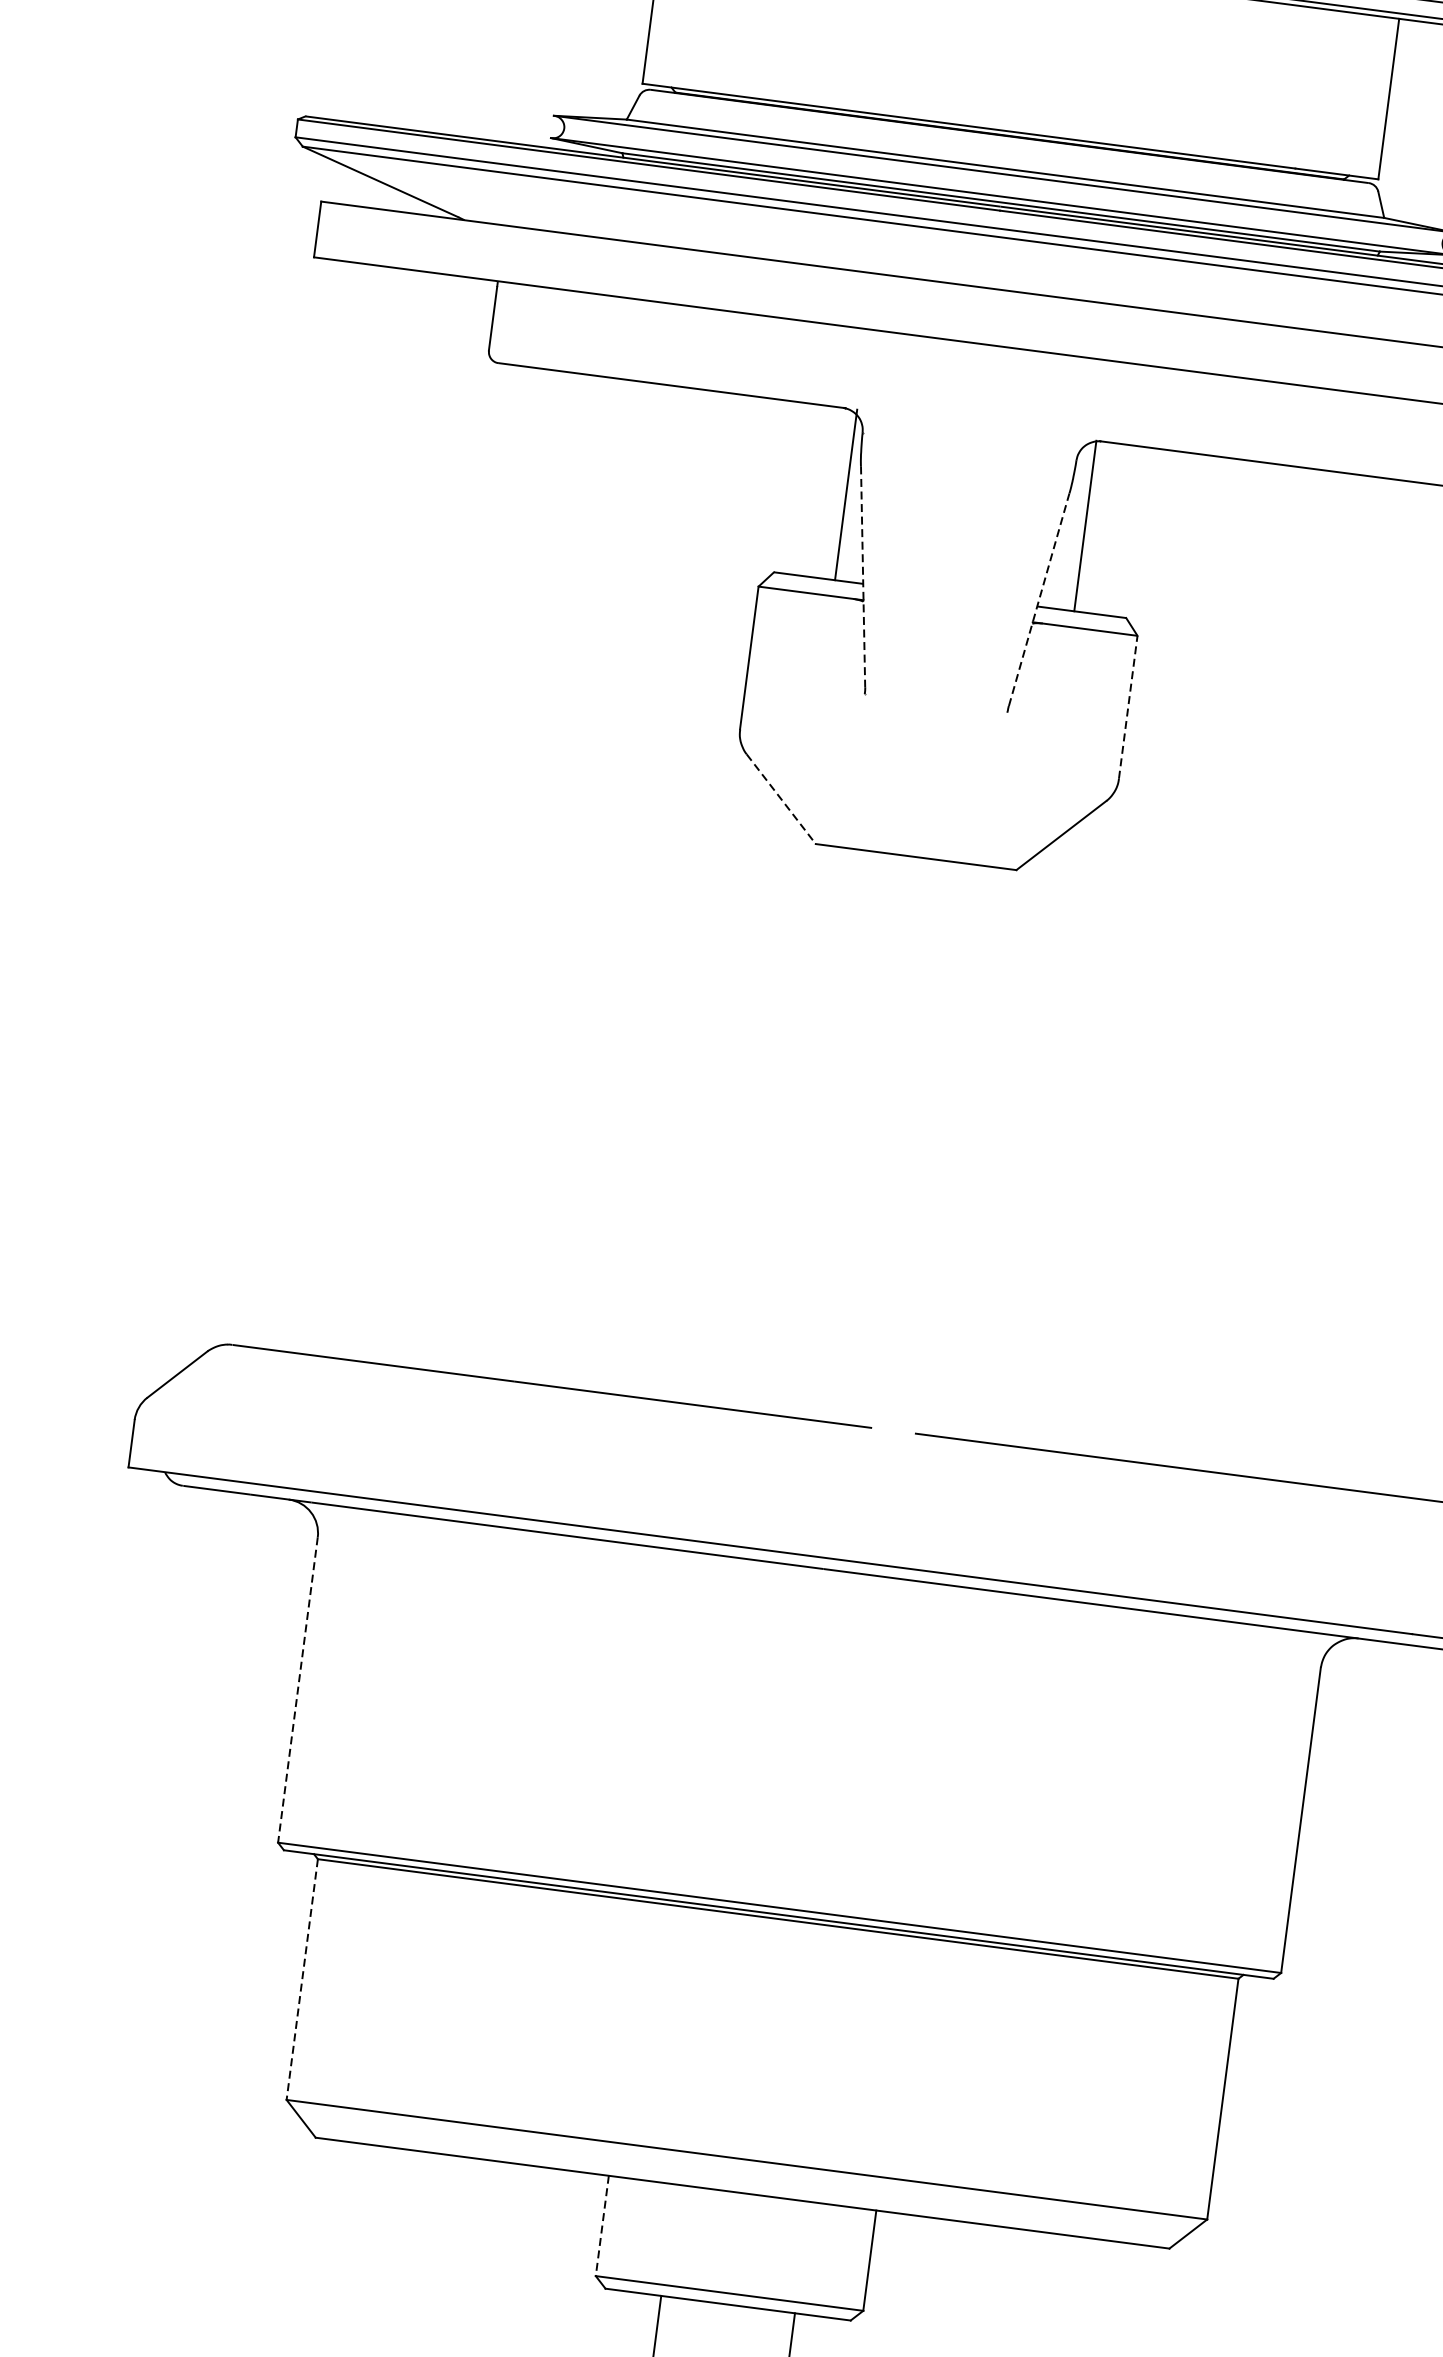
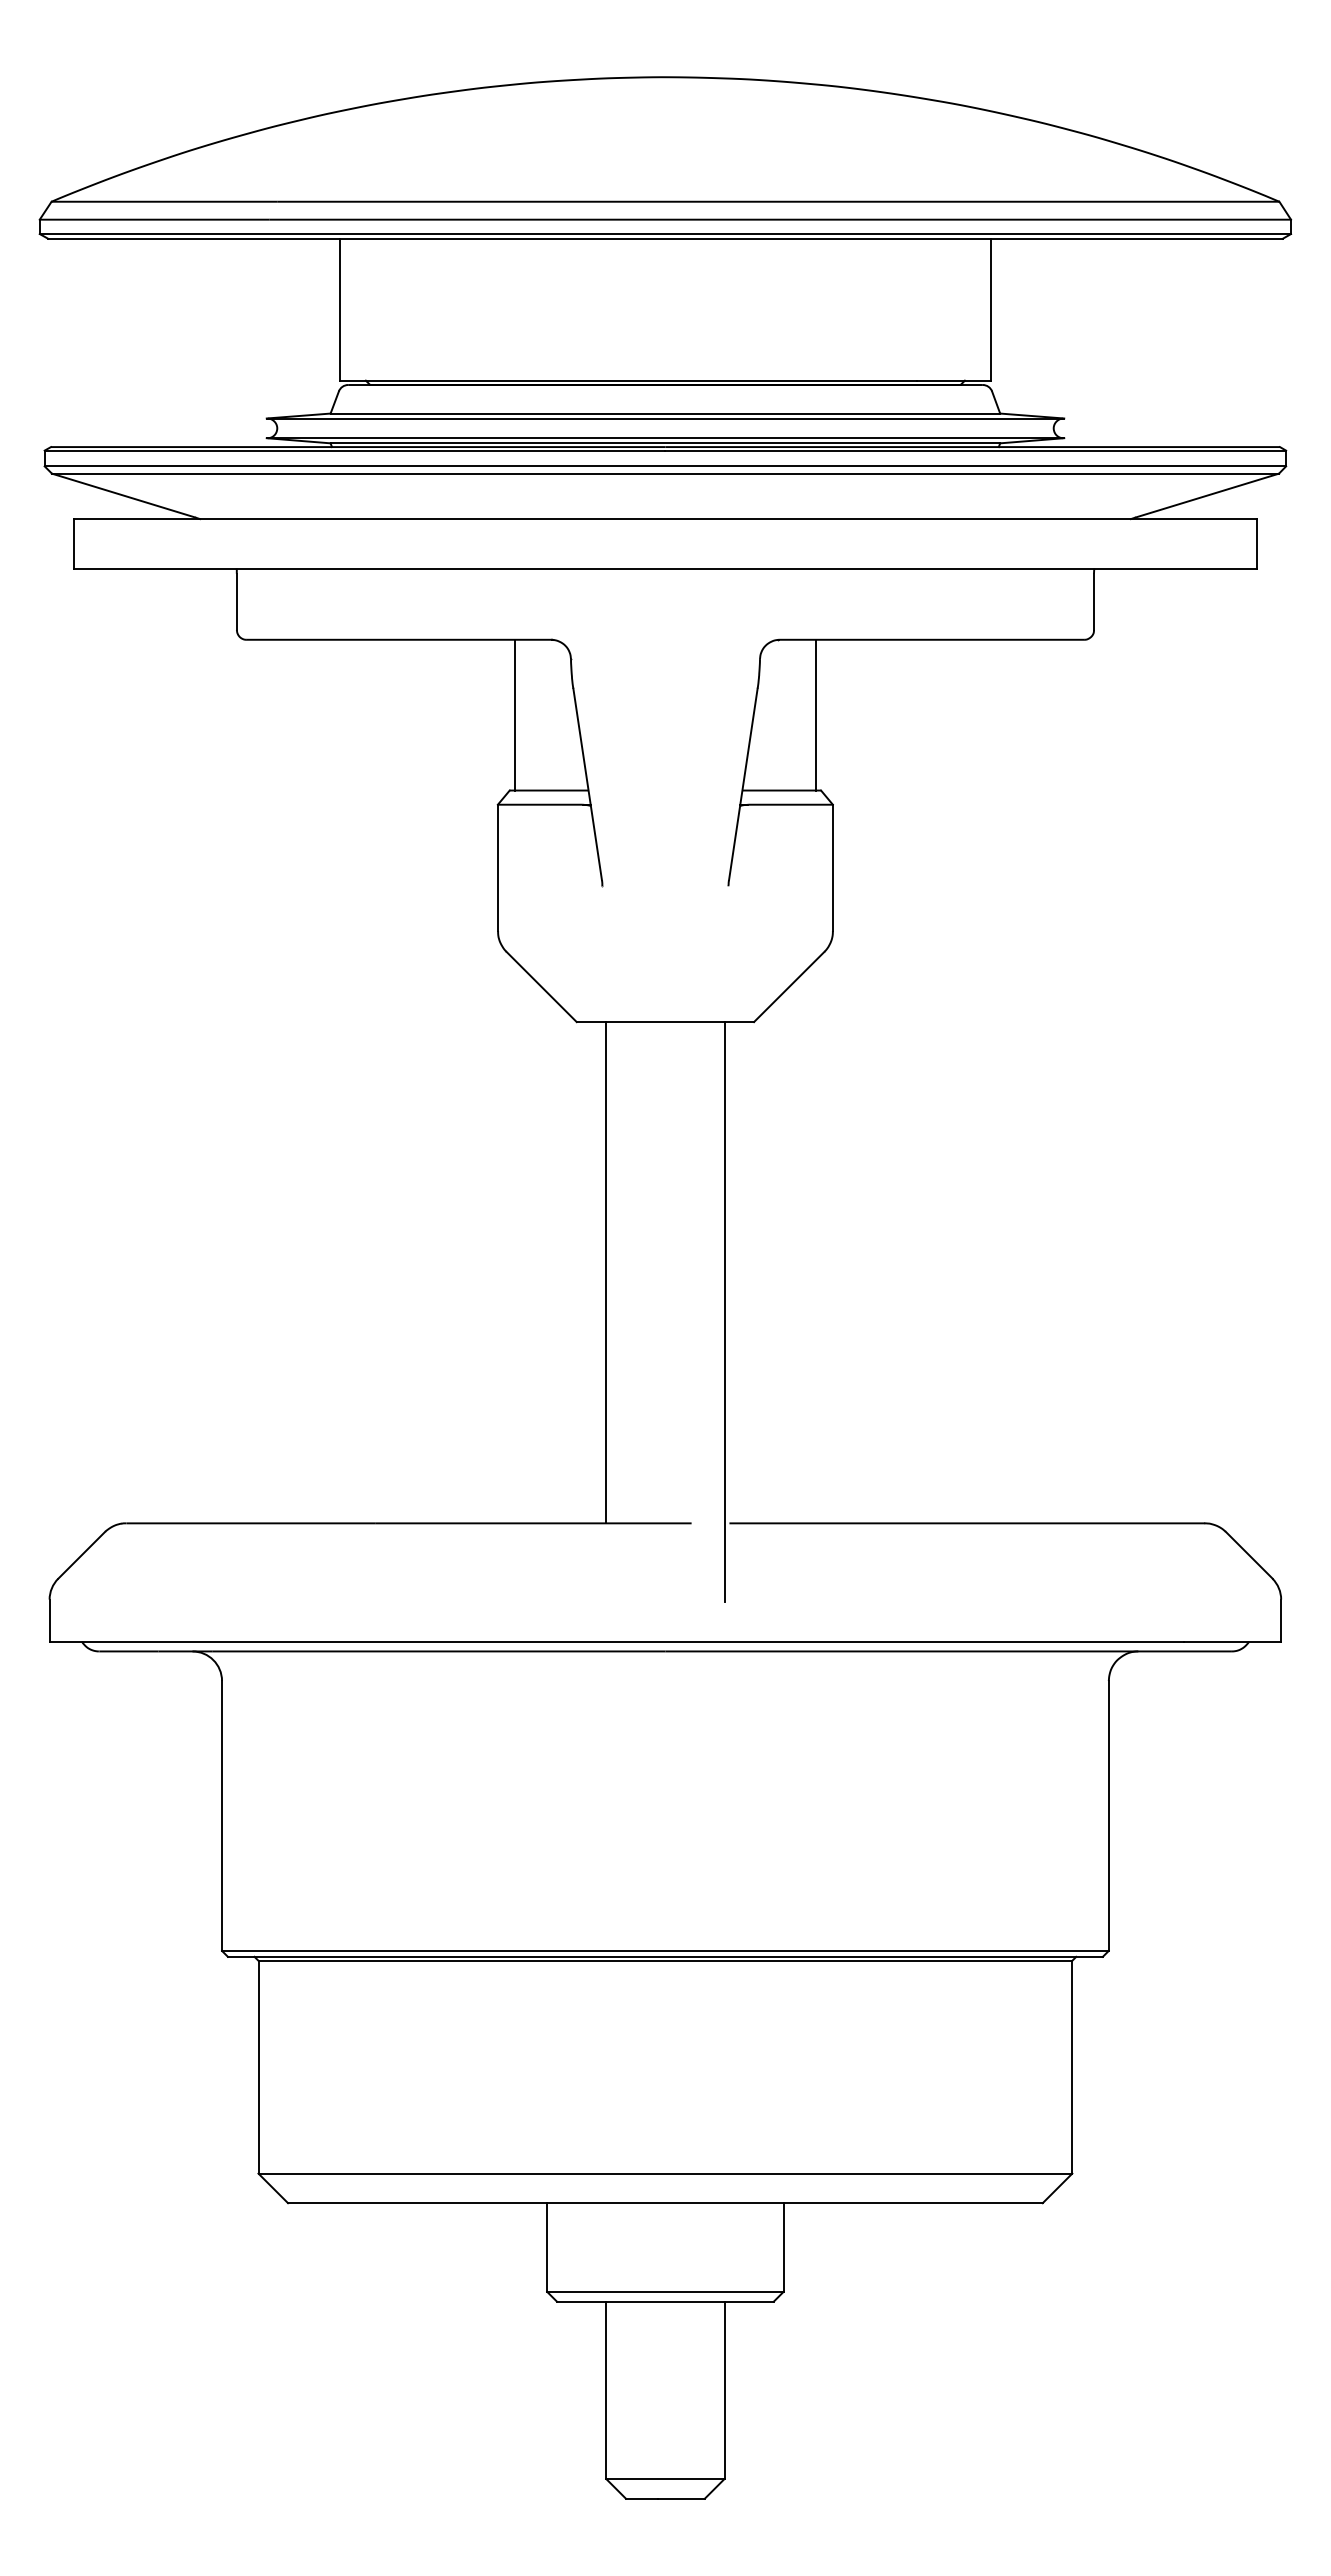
line: (846, 494) -> (514, 714), moved
line: (1085, 525) -> (816, 714), moved
line: (862, 576) -> (587, 784), dashed -> solid
line: (1039, 599) -> (743, 784), dashed -> solid
line: (1127, 706) -> (832, 867), dashed -> solid
line: (781, 798) -> (541, 986), dashed -> solid
line: (812, 1131) -> (606, 1272), added
line: (940, 1194) -> (724, 1312), added
line: (298, 1689) -> (222, 1815), dashed -> solid
line: (302, 1979) -> (258, 2067), dashed -> solid
line: (602, 2227) -> (547, 2248), dashed -> solid

